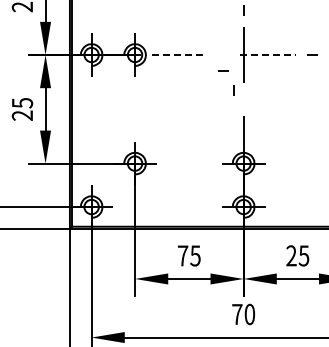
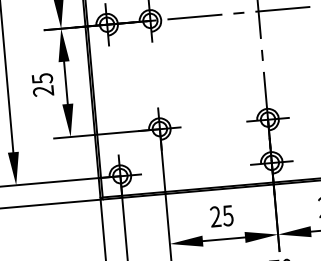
line: (179, 55) -> (194, 17), dashed -> solid
line: (268, 55) -> (283, 9), dashed -> solid
line: (223, 70) -> (238, 12), moved
line: (233, 90) -> (262, 55), moved
text: (182, 255) -> (215, 216), 75 -> 25

